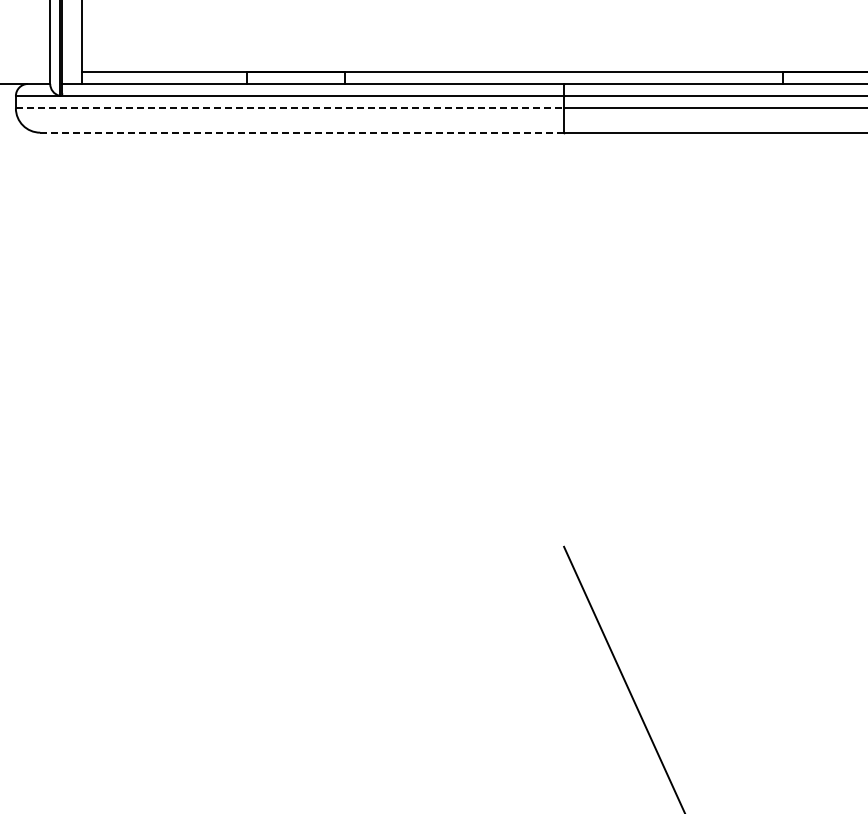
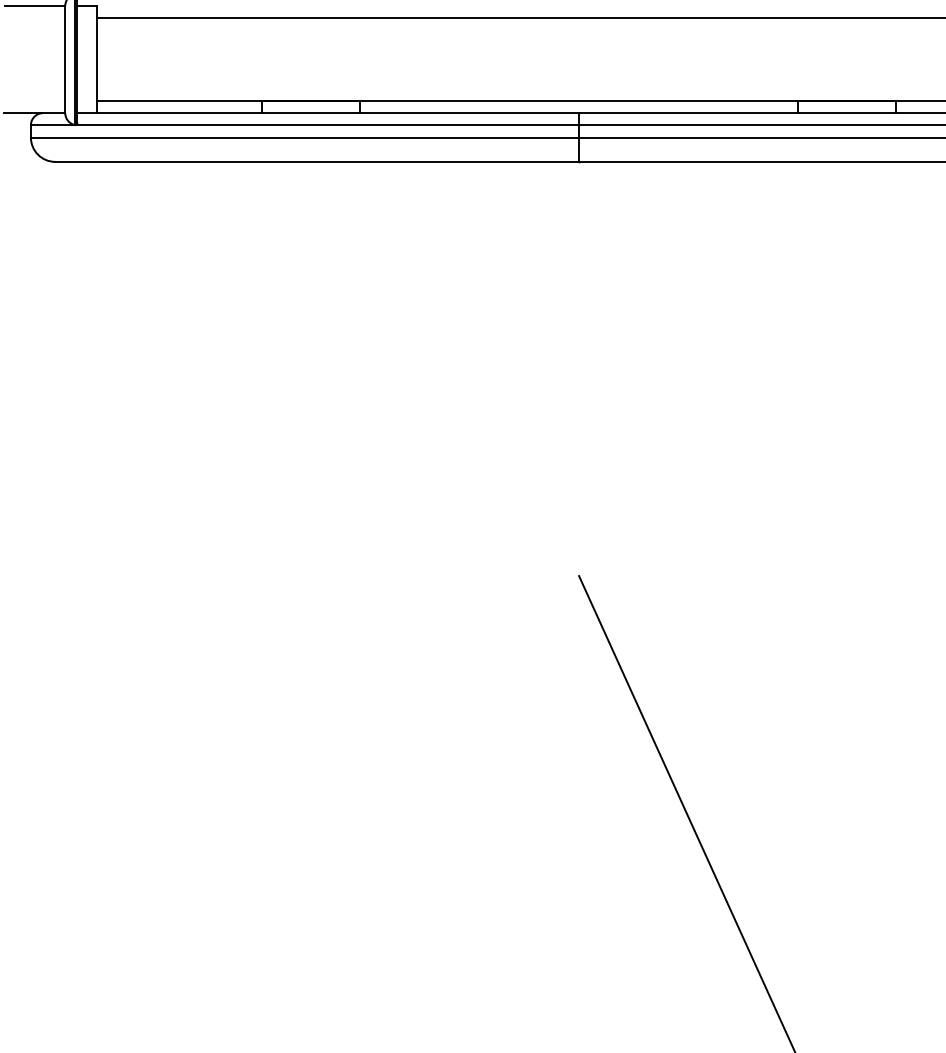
line: (290, 108) -> (305, 137), dashed -> solid
line: (302, 132) -> (317, 161), dashed -> solid

